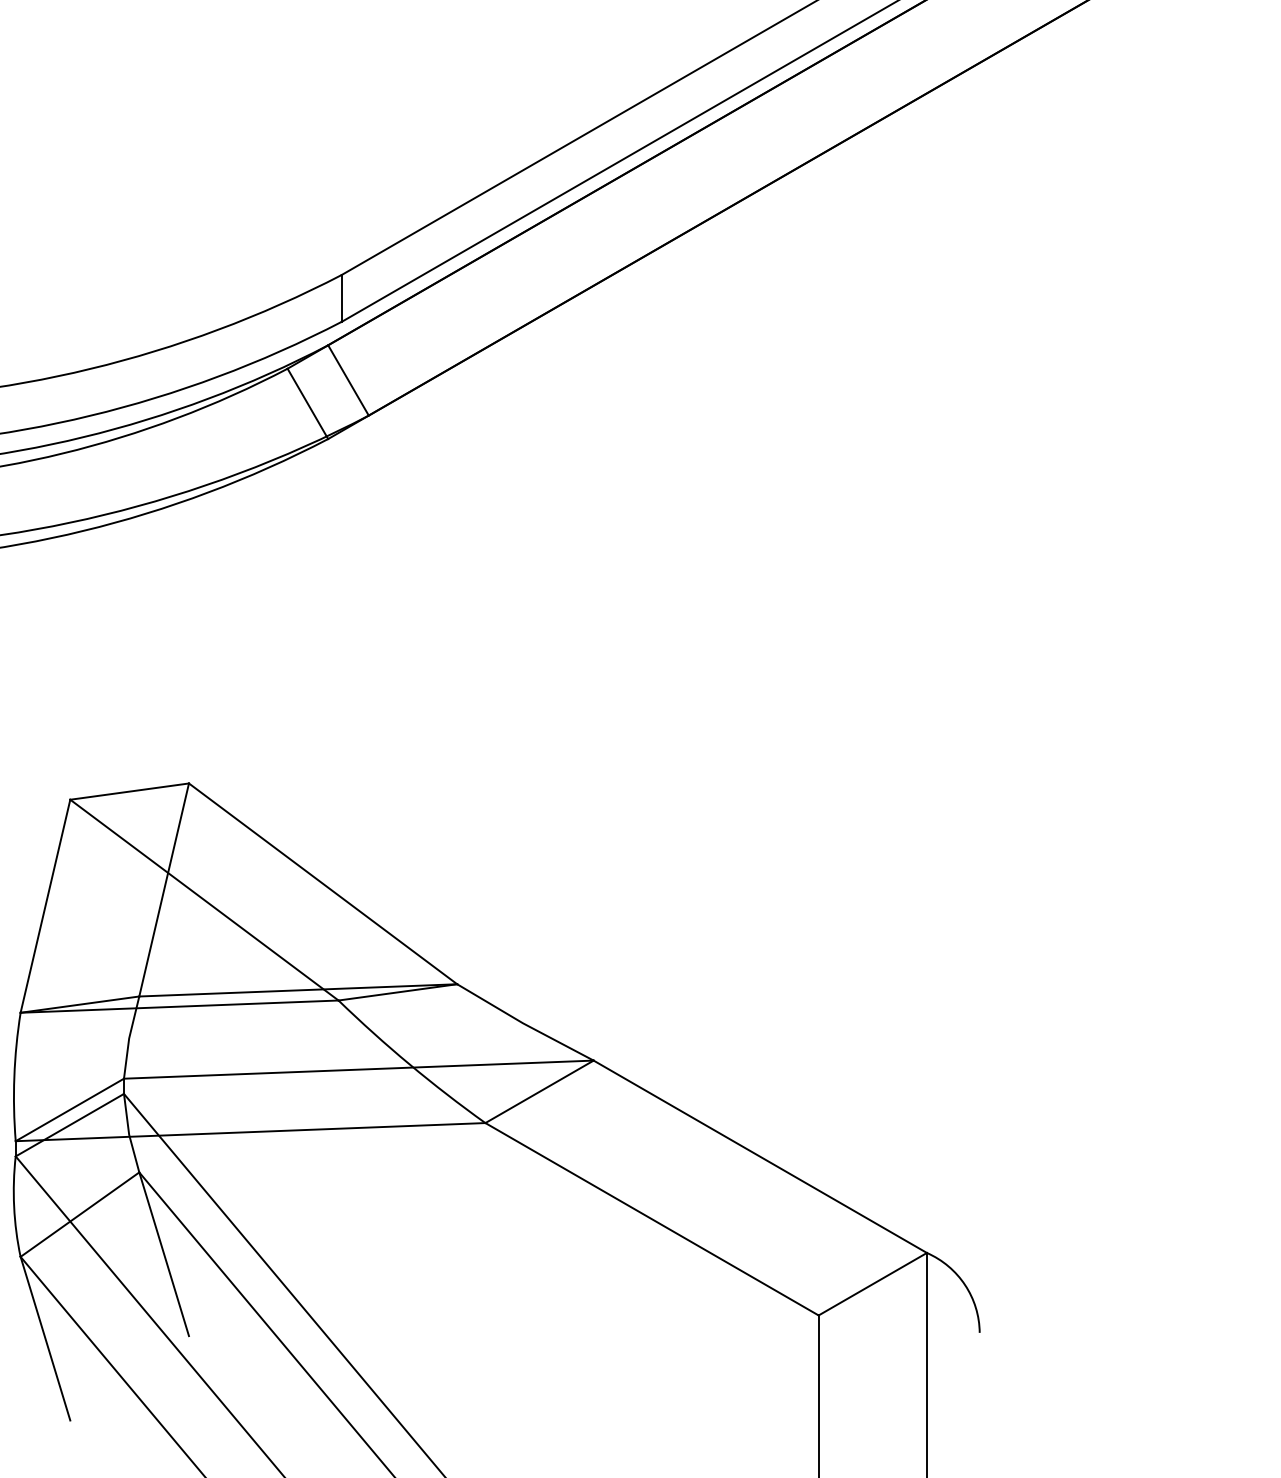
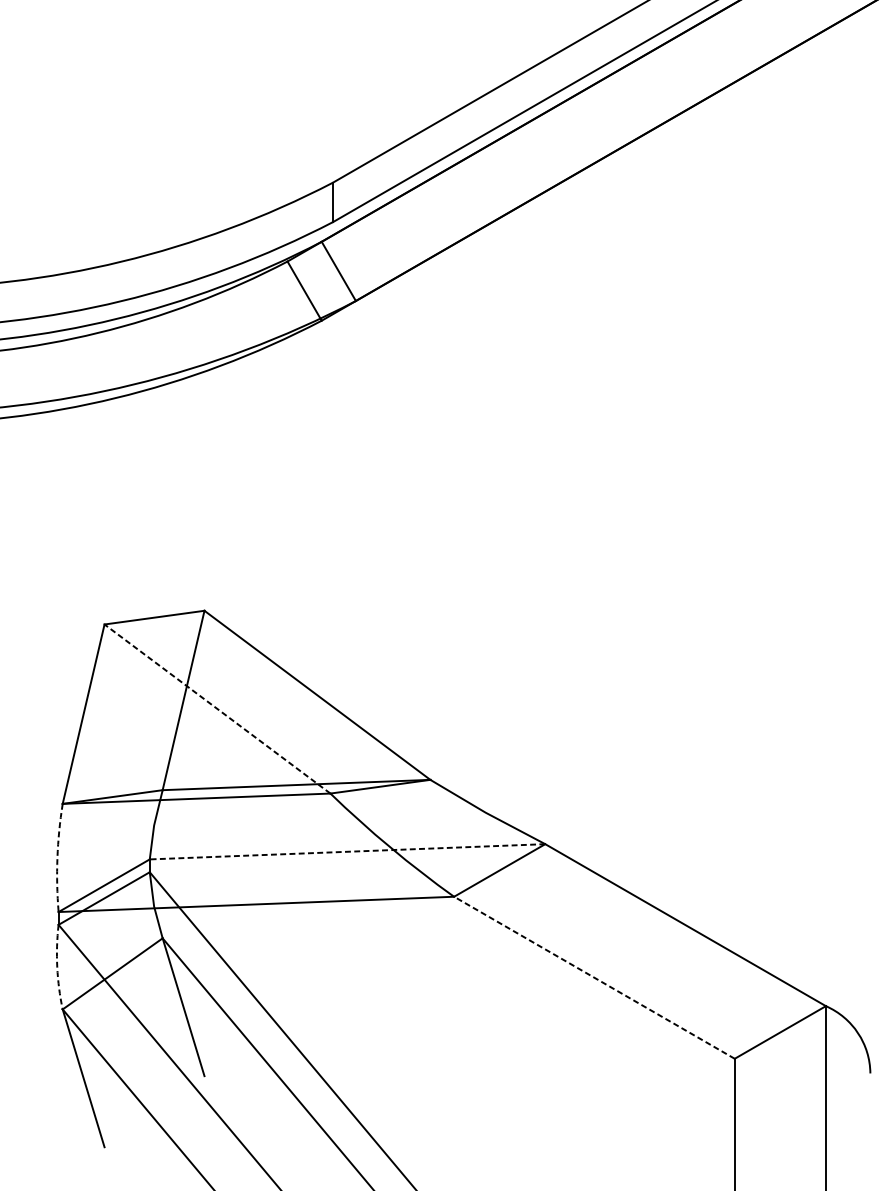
line: (204, 900) -> (217, 709), solid -> dashed
line: (358, 1069) -> (347, 851), solid -> dashed
arc: (14, 1076) -> (57, 857), solid -> dashed
arc: (14, 1206) -> (57, 967), solid -> dashed
line: (651, 1219) -> (593, 977), solid -> dashed

